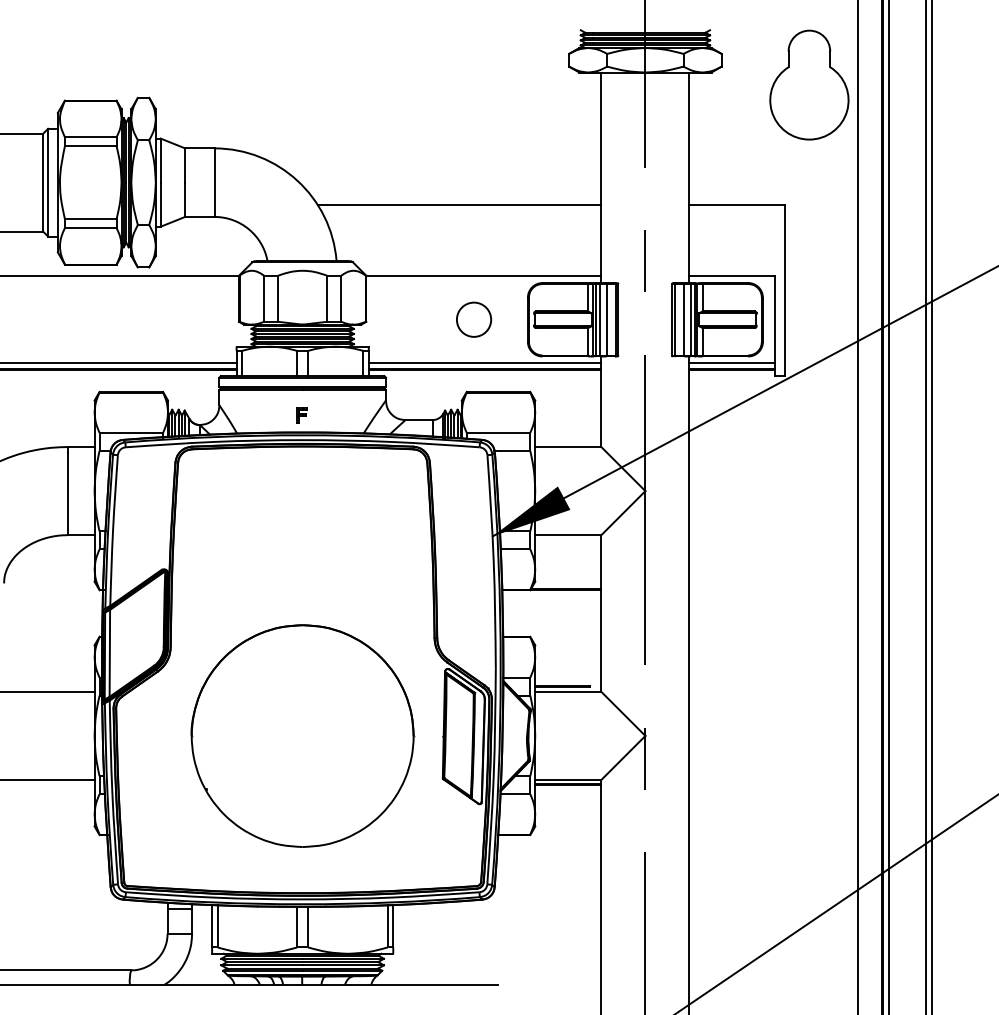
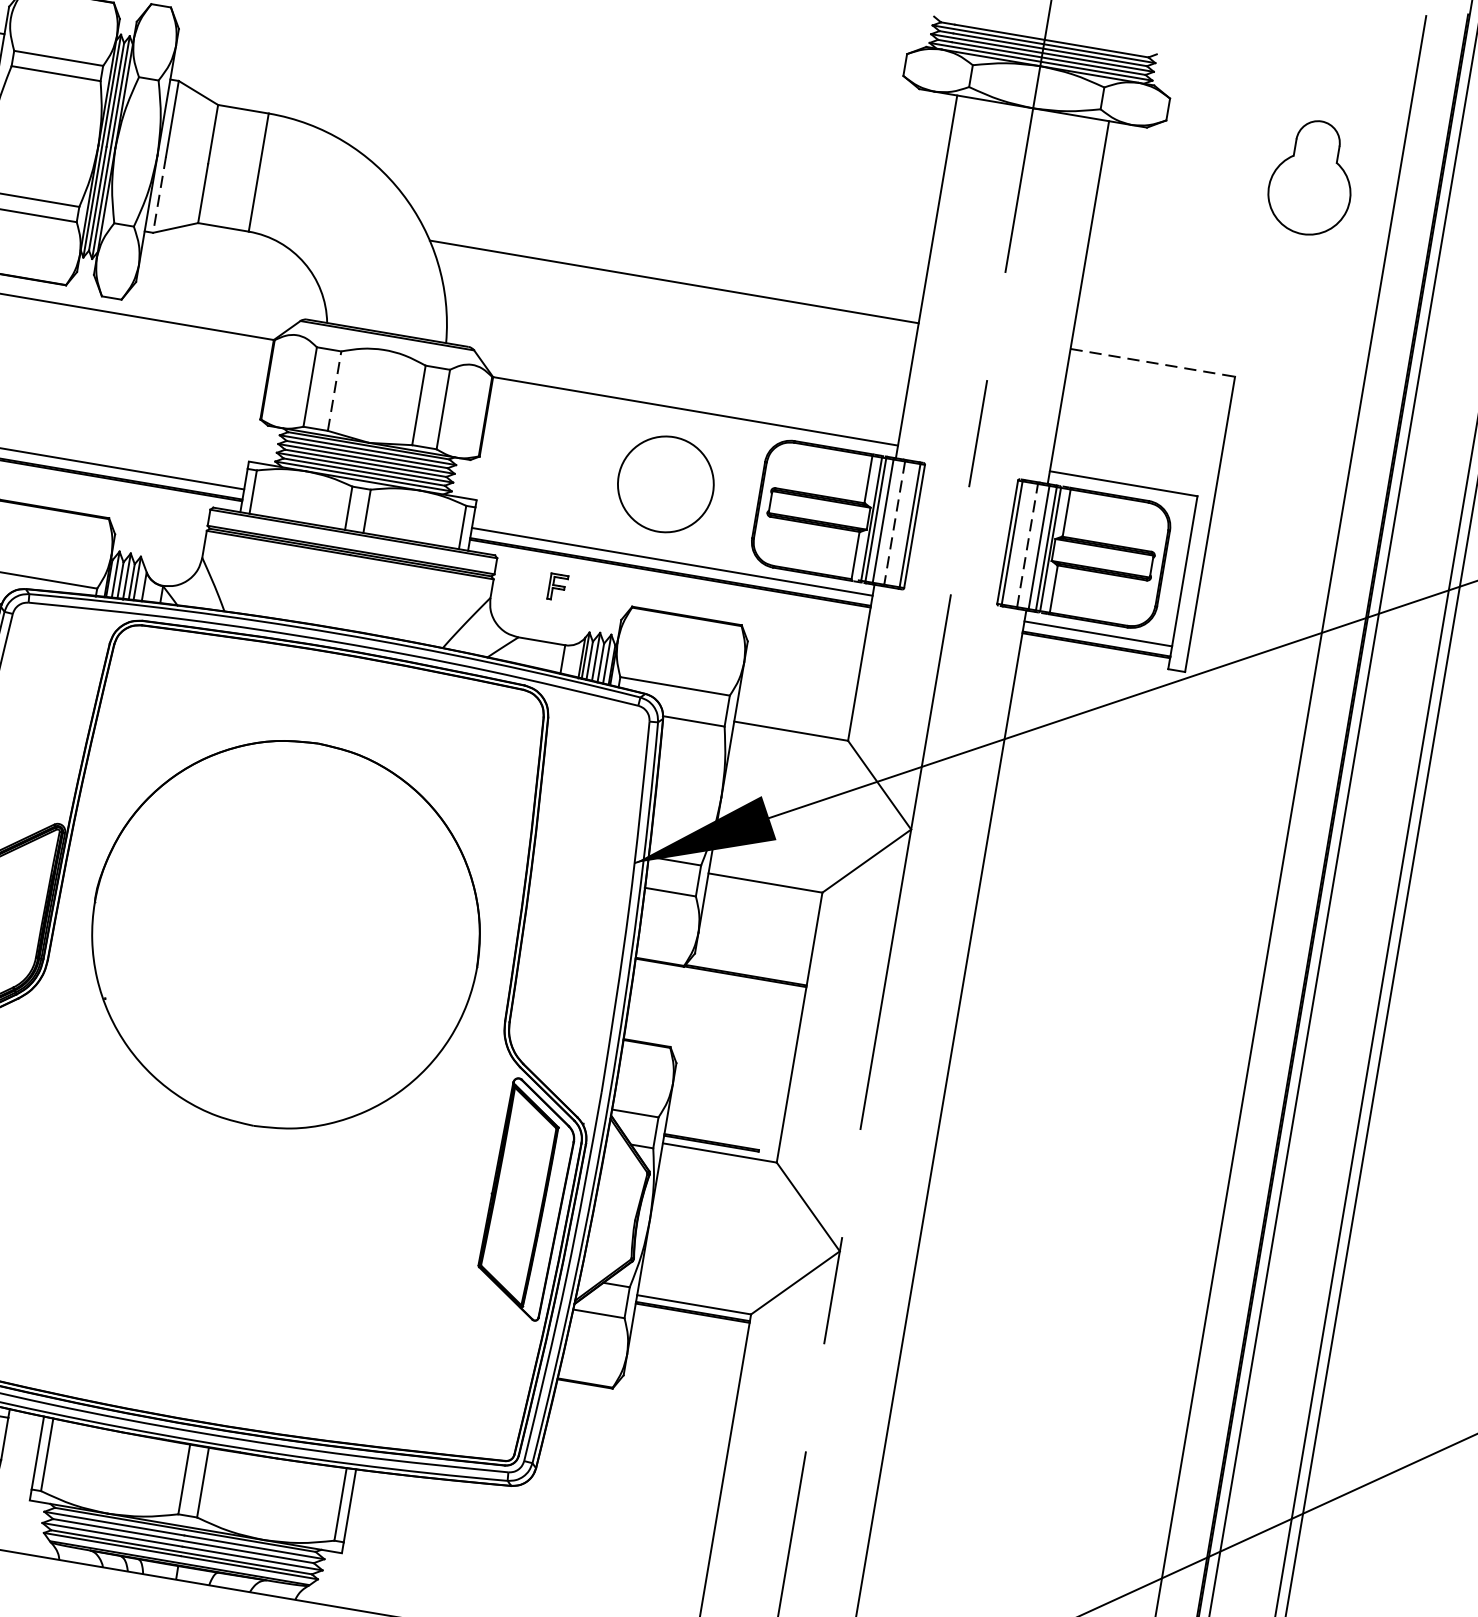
part: (809, 84) -> (1312, 176), size x0.6
line: (737, 204) -> (1153, 362), solid -> dashed
line: (160, 205) -> (158, 196), solid -> dashed
line: (278, 298) -> (335, 390), solid -> dashed
circle: (473, 319) -> (665, 483), size x1.6
line: (606, 319) -> (894, 522), solid -> dashed
line: (683, 319) -> (1026, 544), solid -> dashed
part: (301, 415) -> (557, 587), moved
part: (302, 735) -> (285, 933), moved

